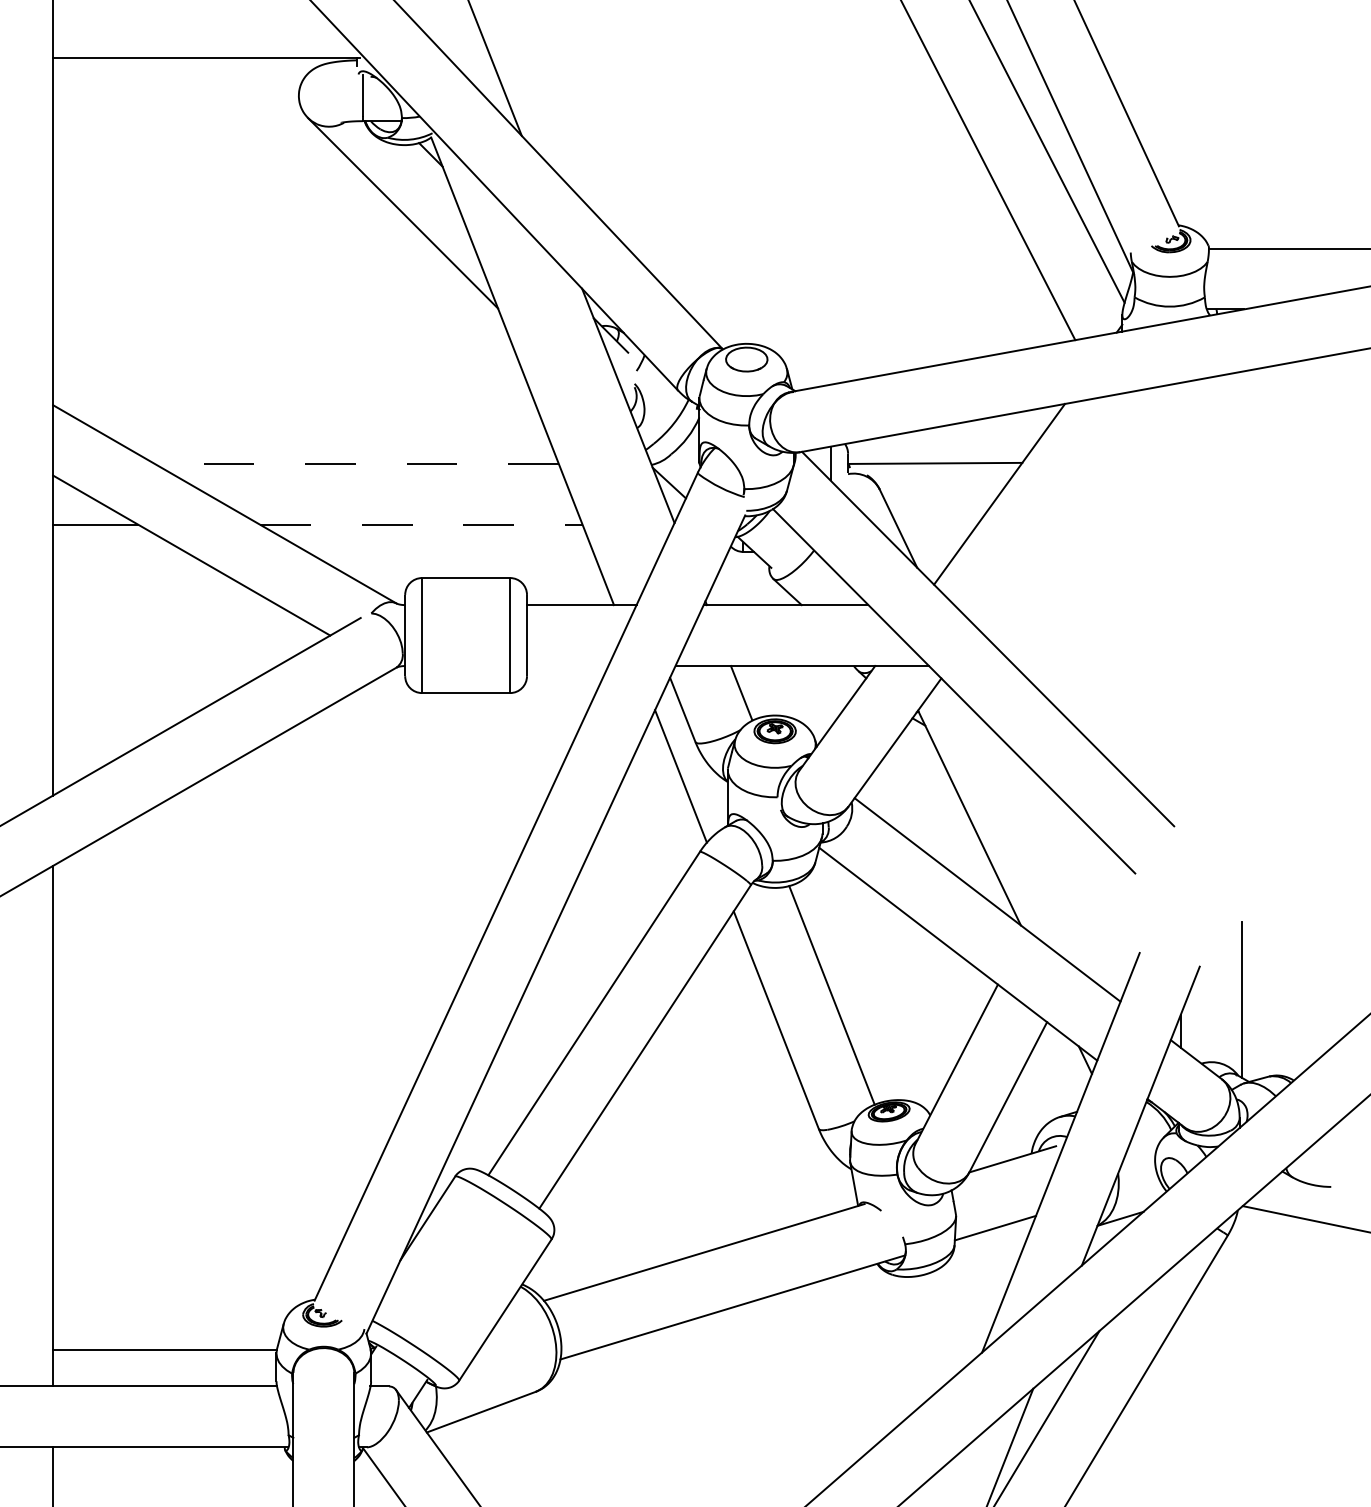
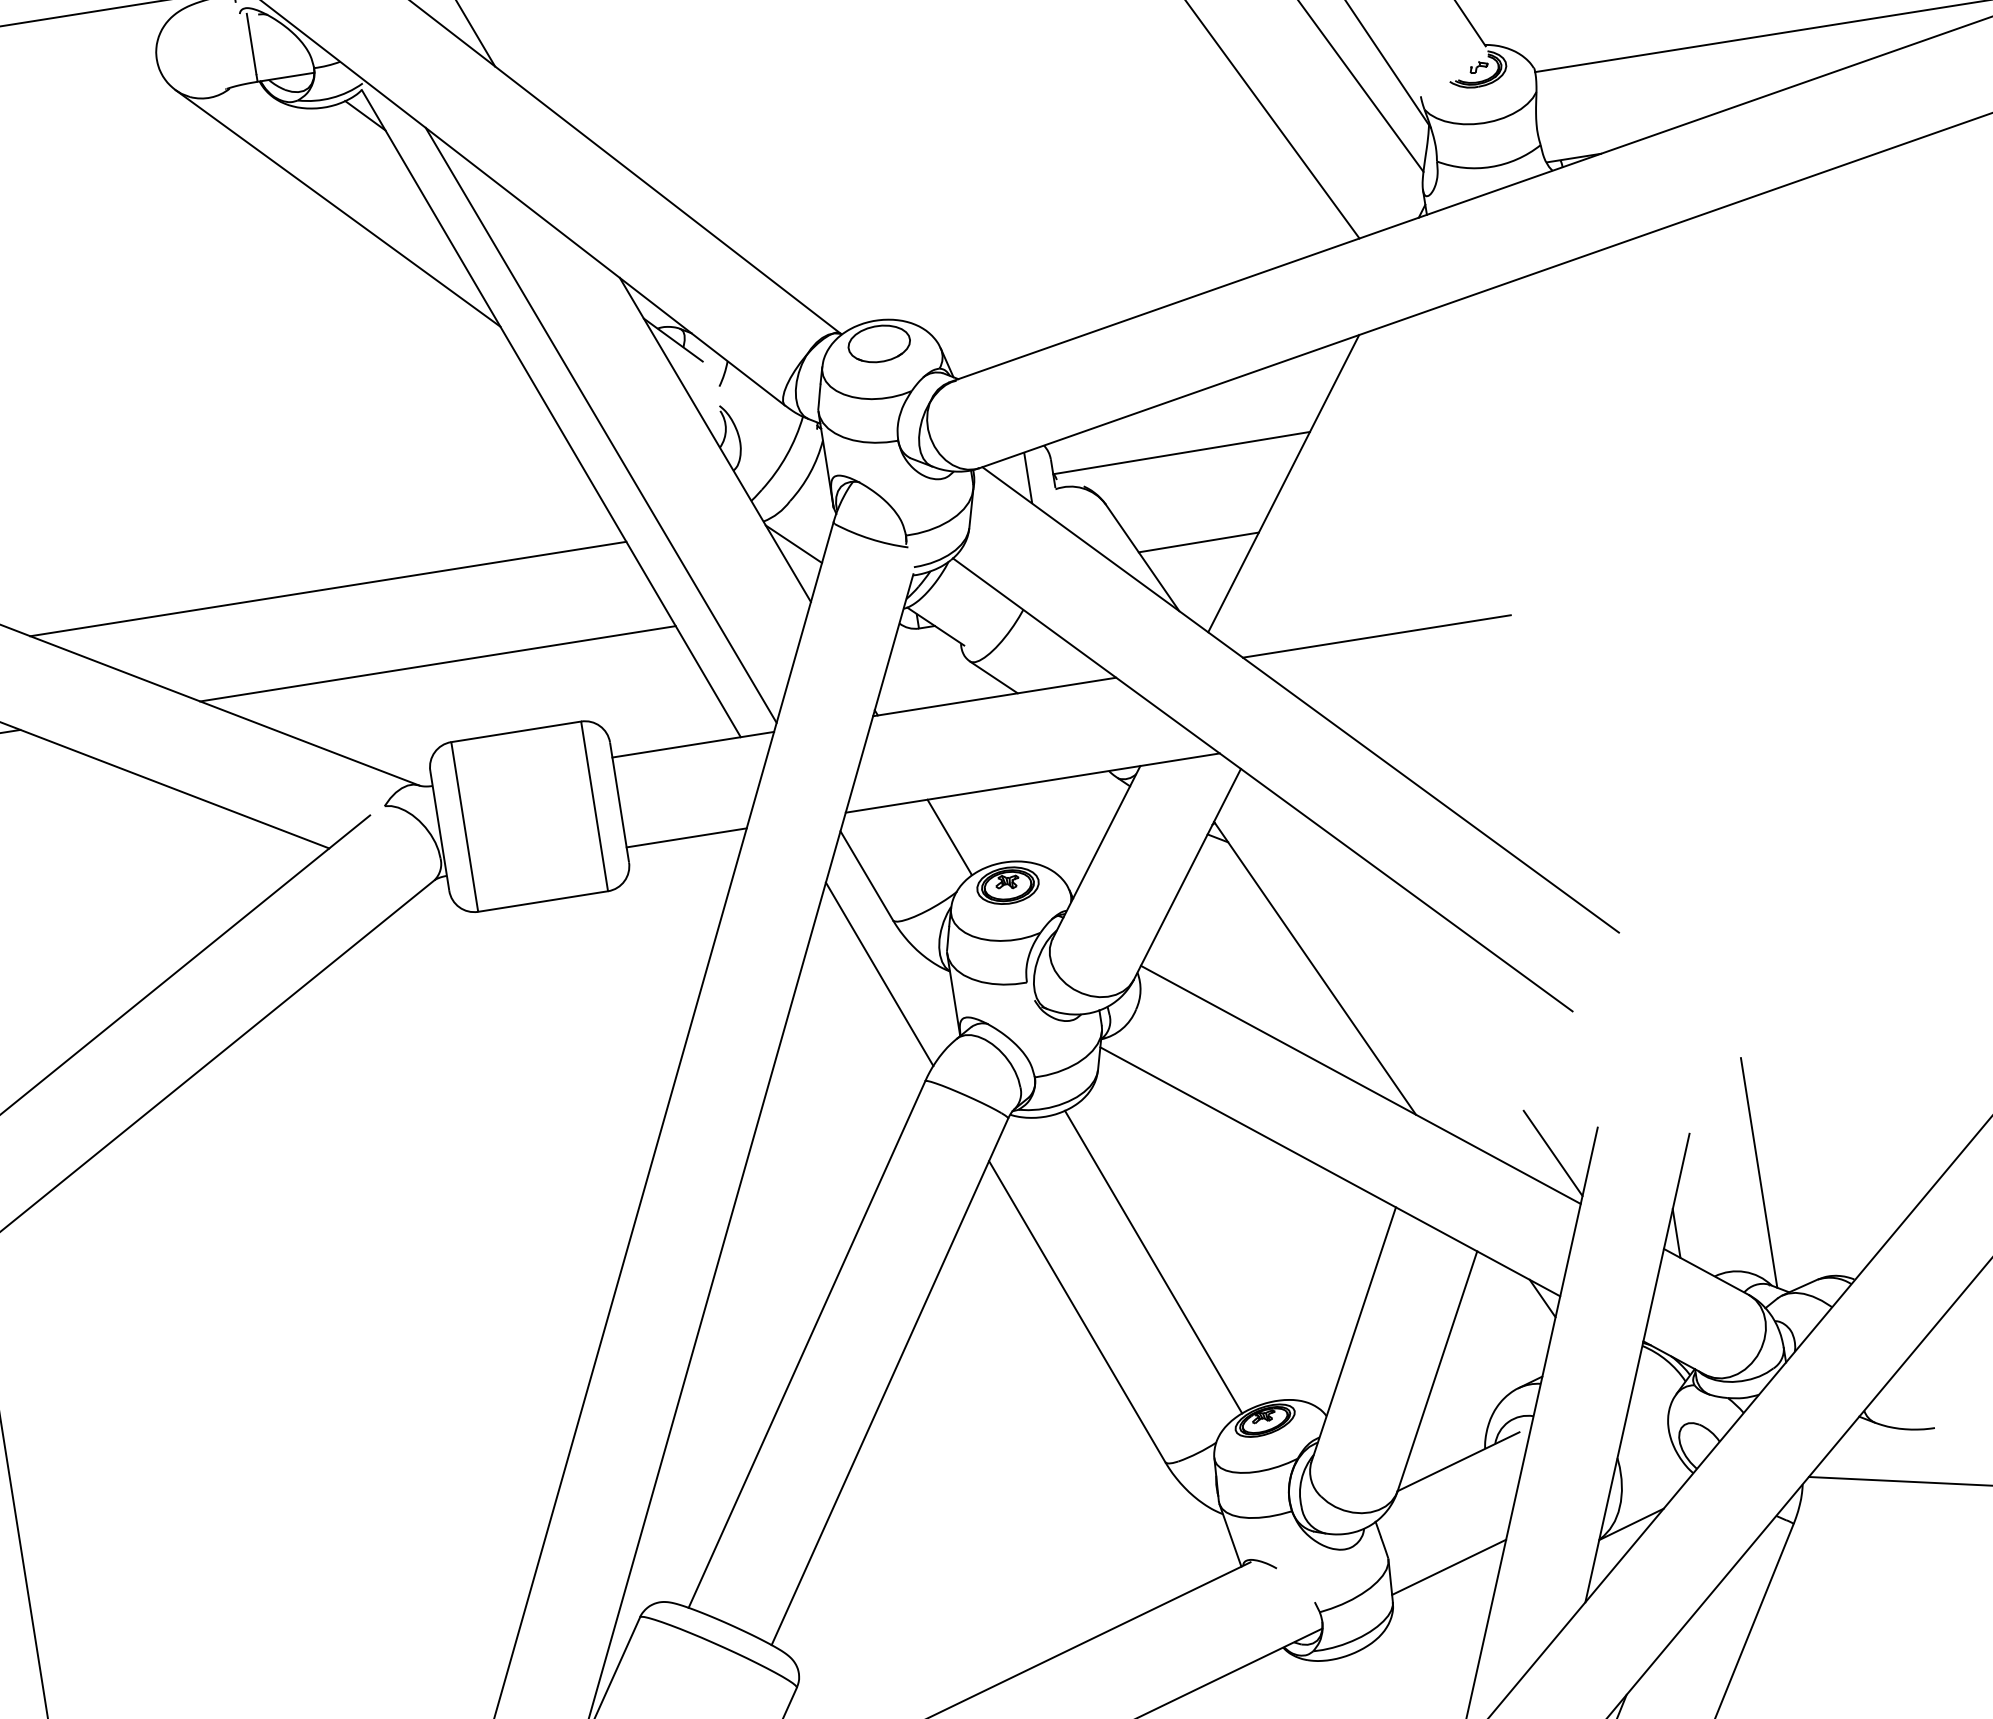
line: (554, 384) -> (601, 425), added
line: (356, 463) -> (327, 588), dashed -> solid
line: (421, 524) -> (437, 663), dashed -> solid
line: (937, 524) -> (1199, 542), added
line: (1044, 605) -> (1376, 637), added
line: (567, 666) -> (686, 838), added
line: (1107, 965) -> (1553, 1153), added

